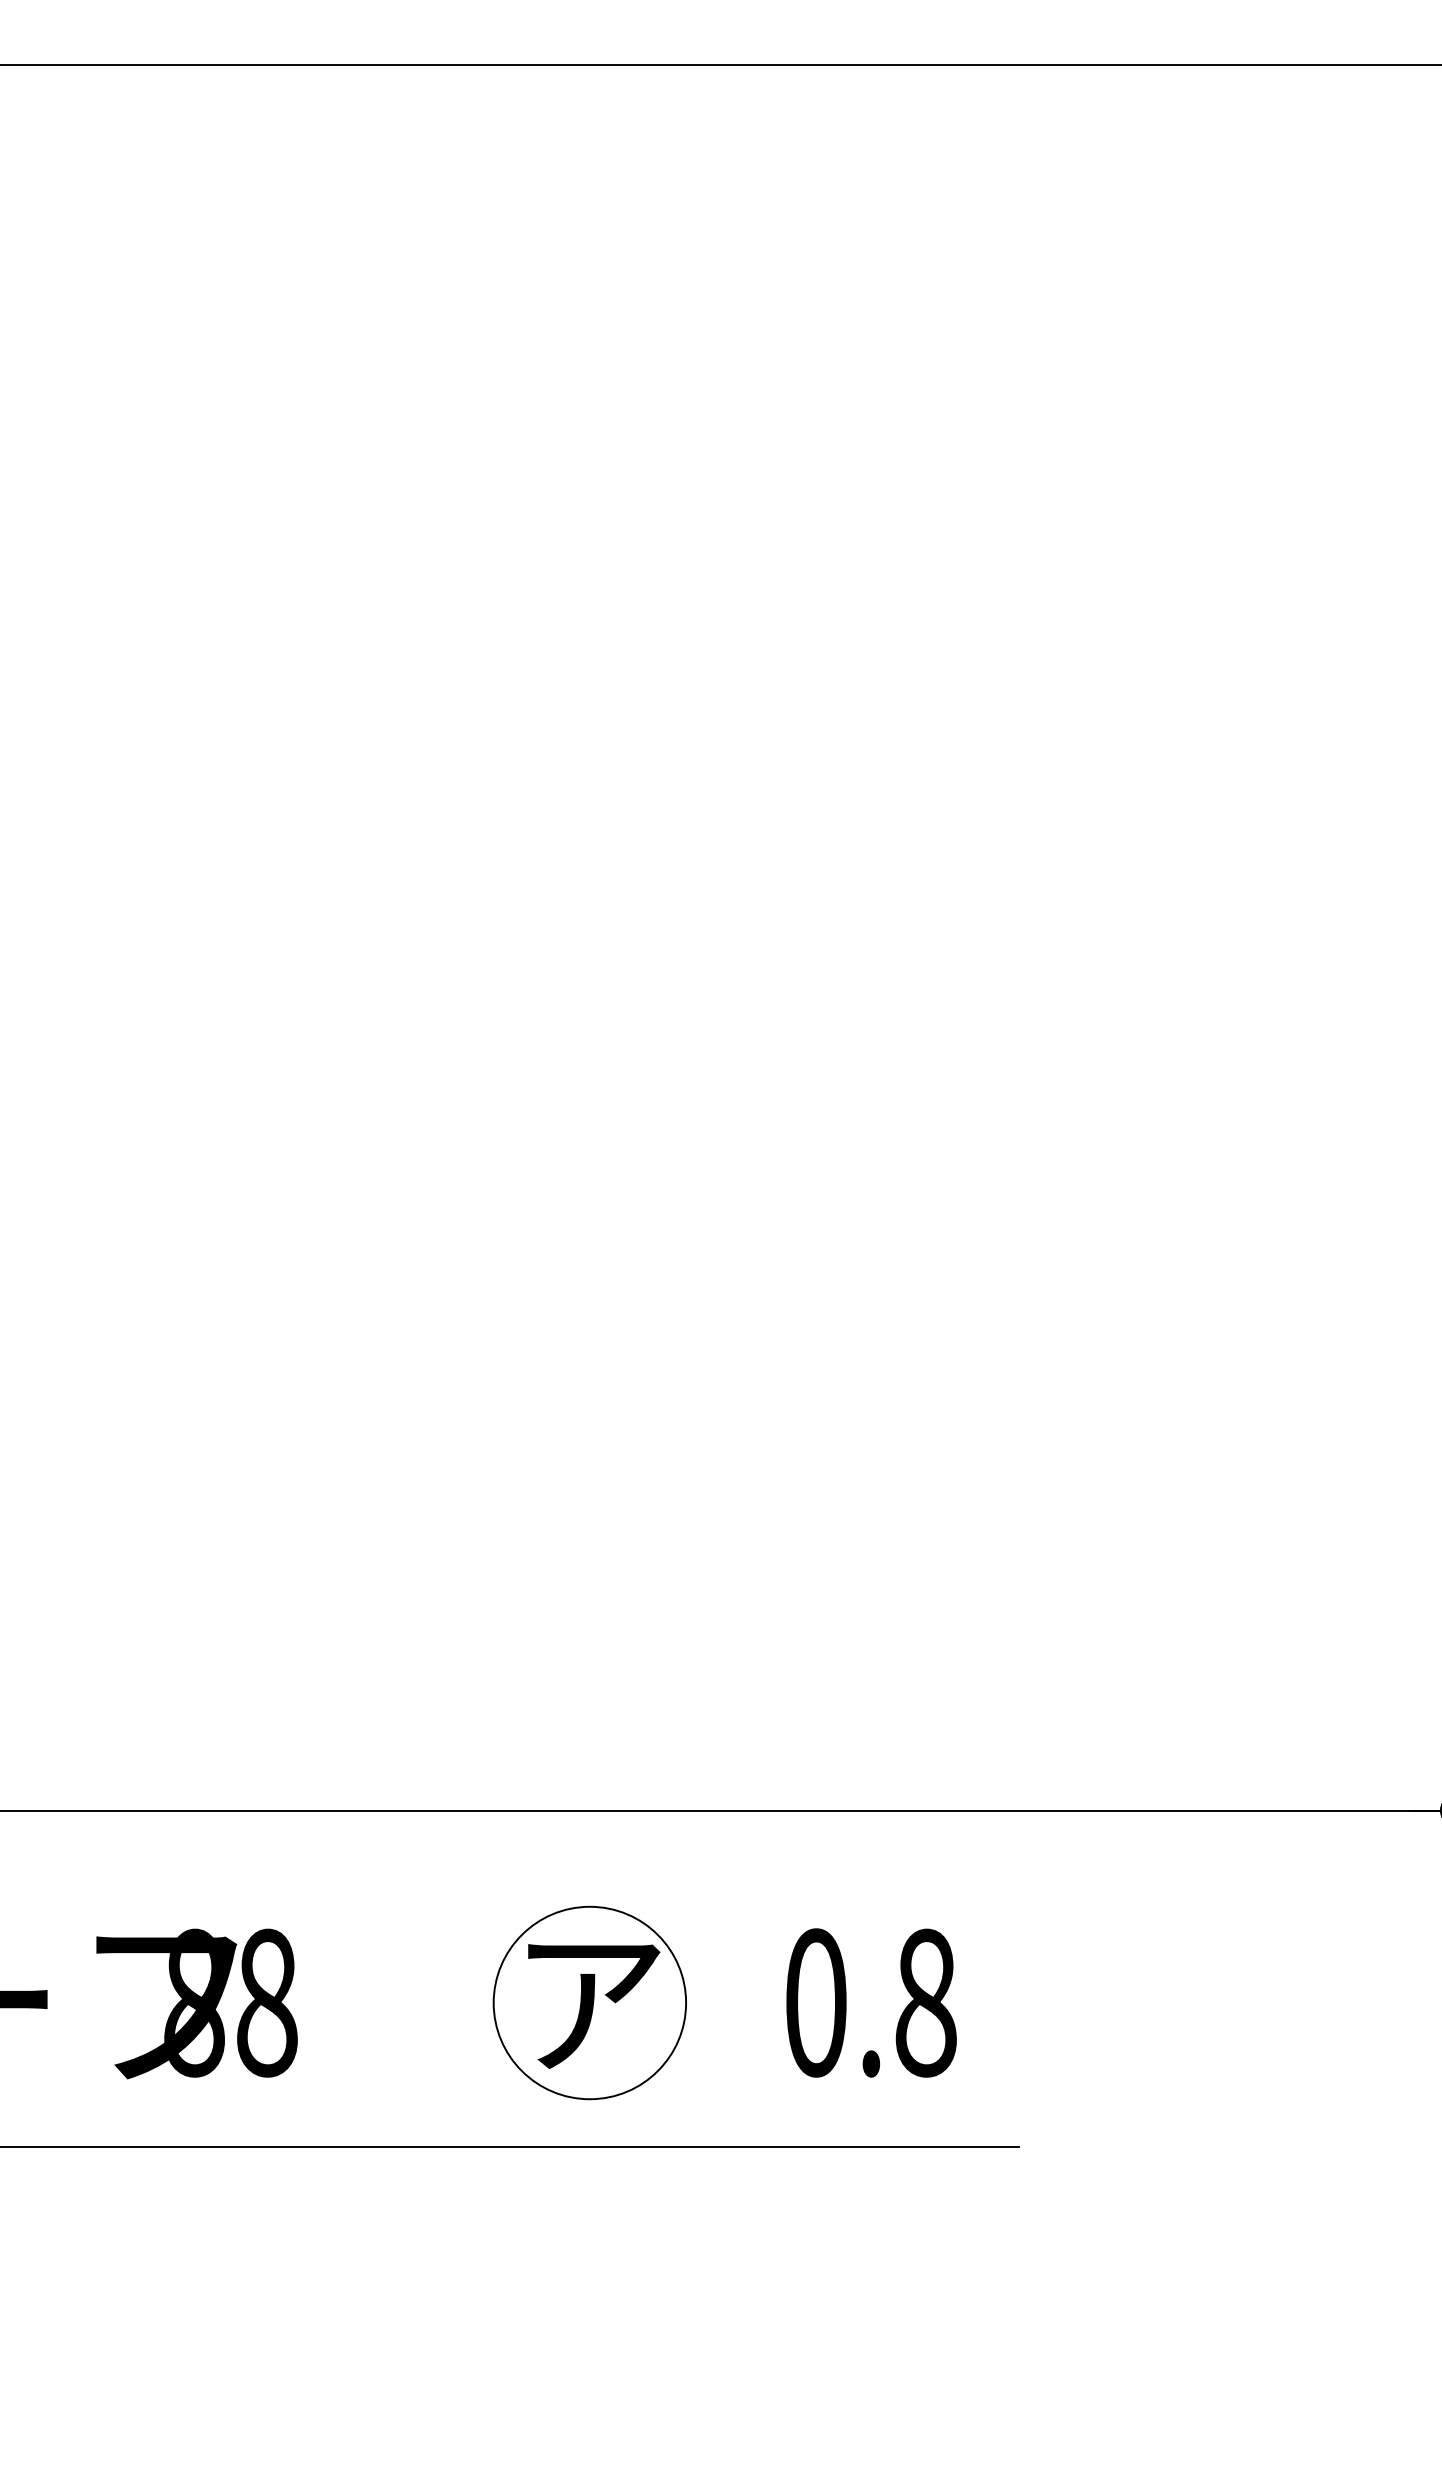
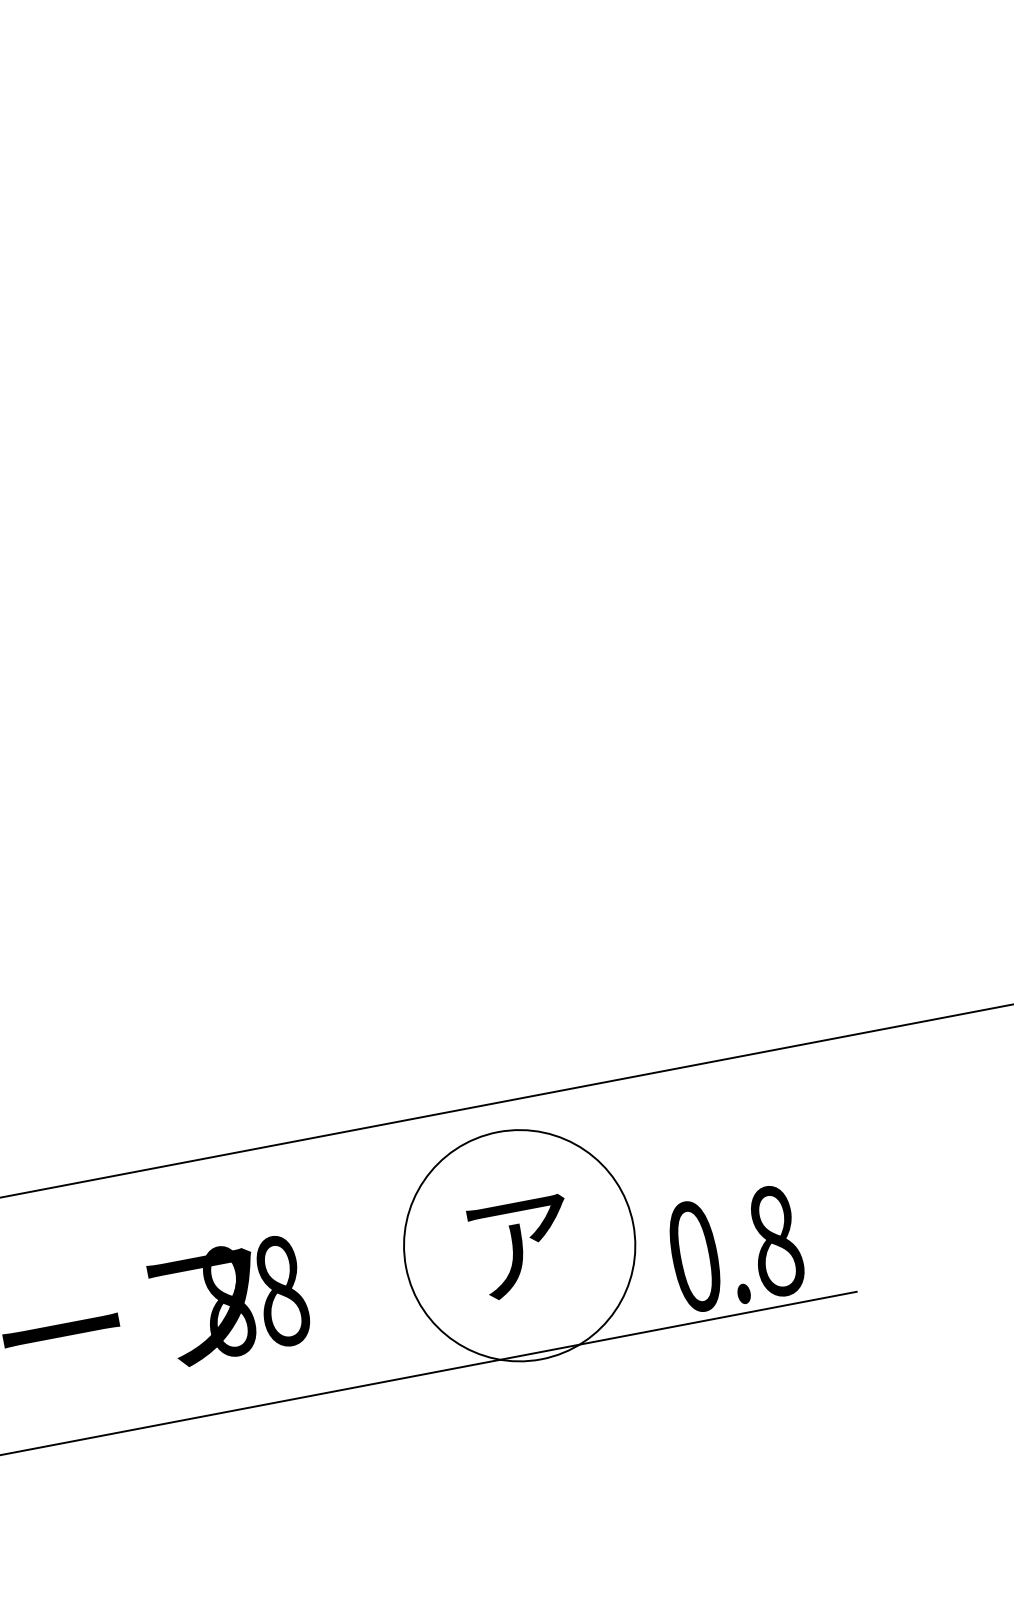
circle: (589, 2002) -> (519, 1245), size x1.6
text: (871, 2002) -> (735, 1248), moved

